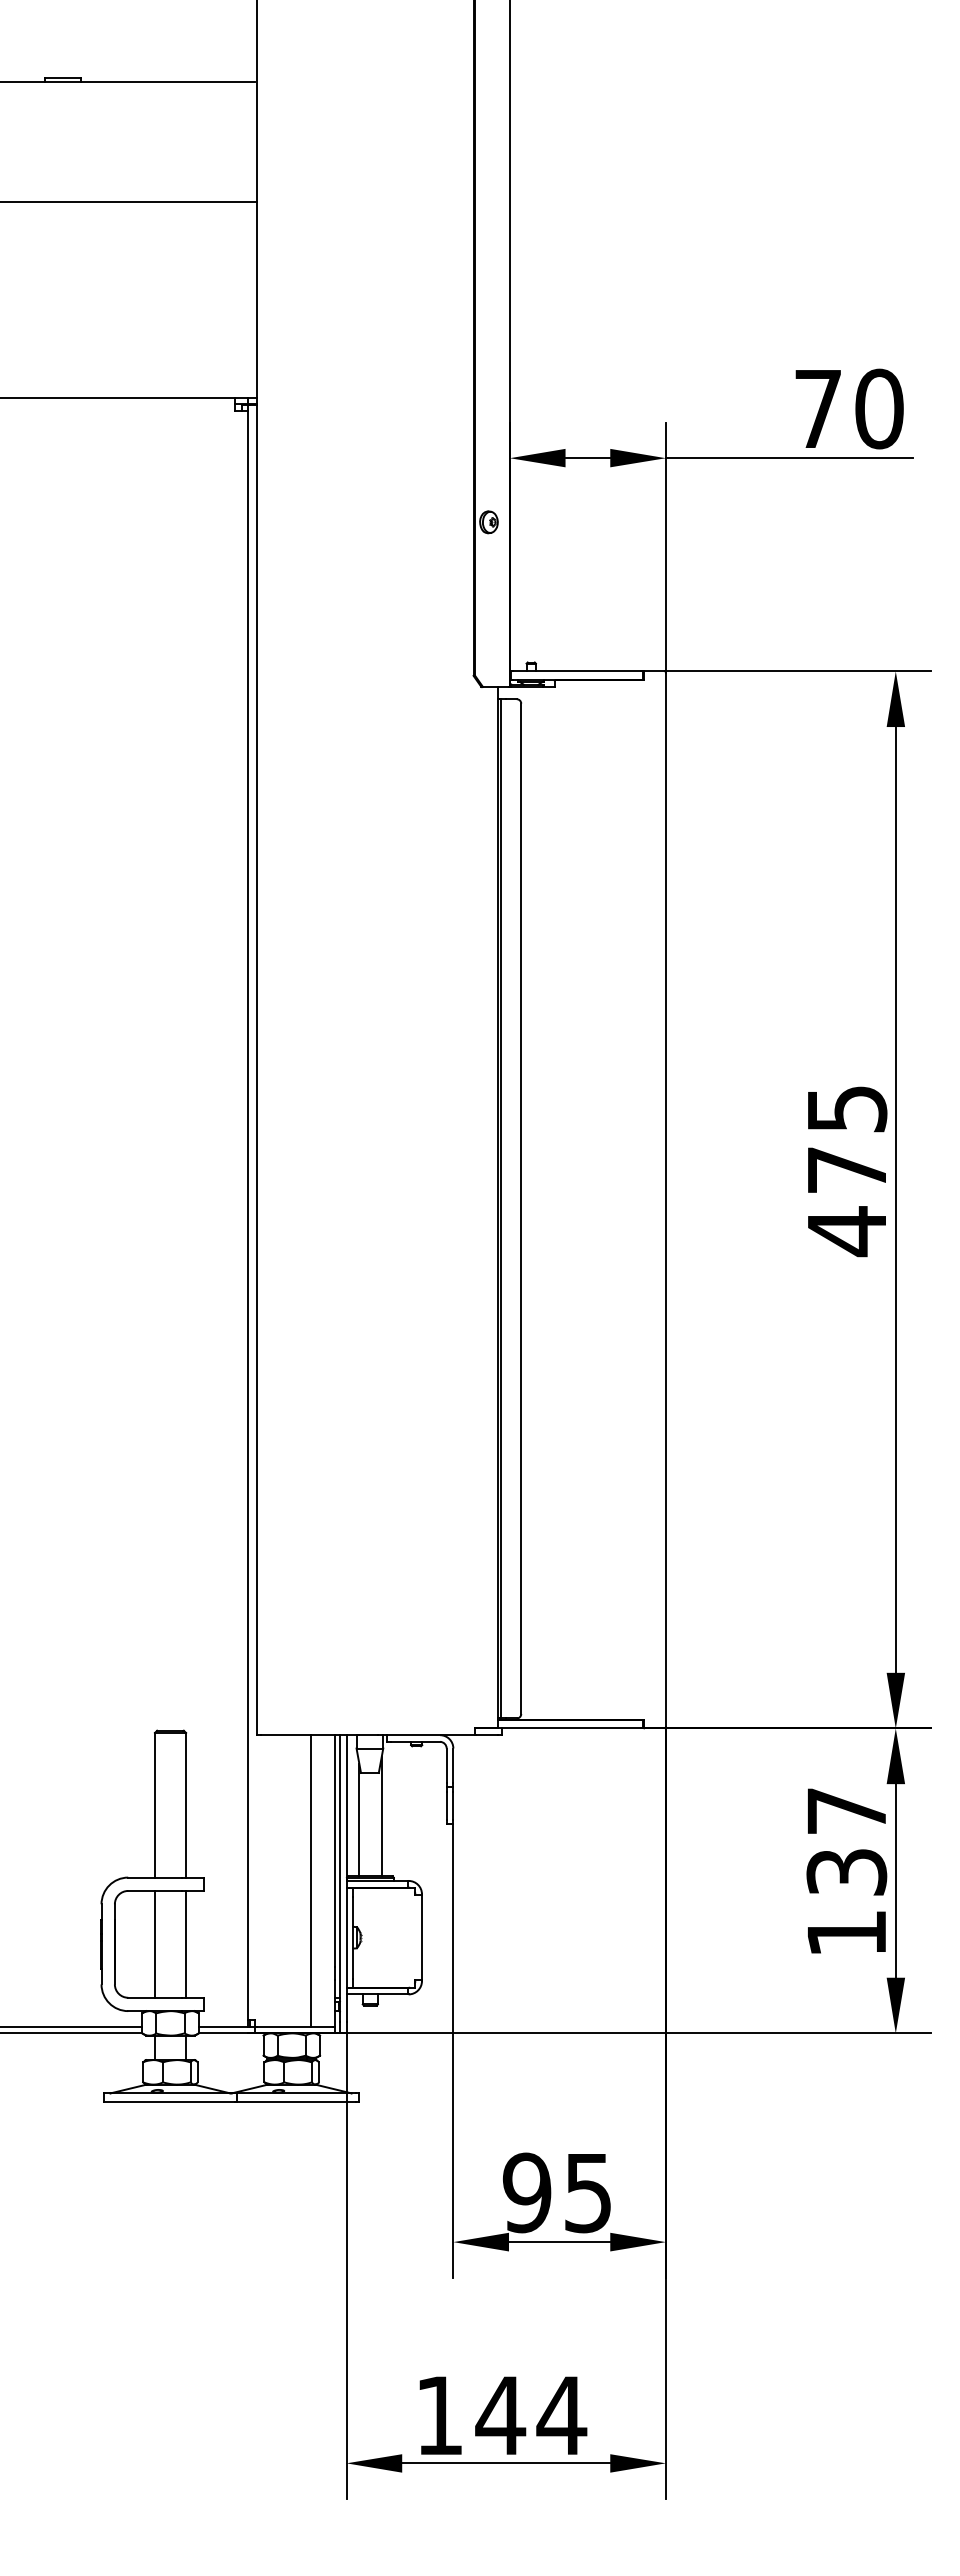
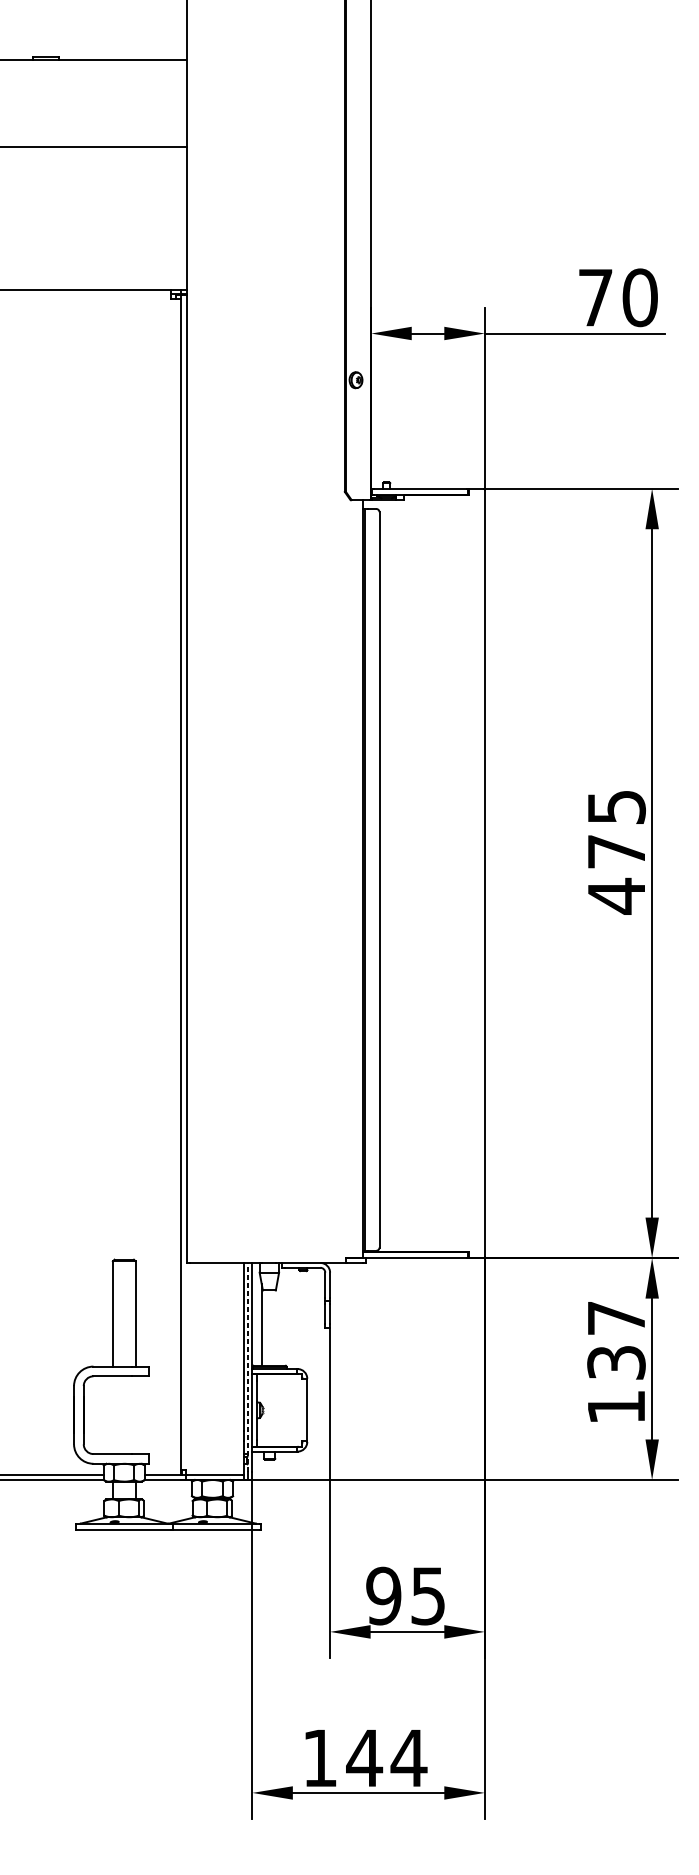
line: (381, 1816) -> (277, 1322), removed
line: (339, 1878) -> (247, 1367), solid -> dashed
line: (311, 1880) -> (226, 1368), removed
line: (154, 1943) -> (112, 1414), removed
line: (186, 1943) -> (135, 1414), removed

